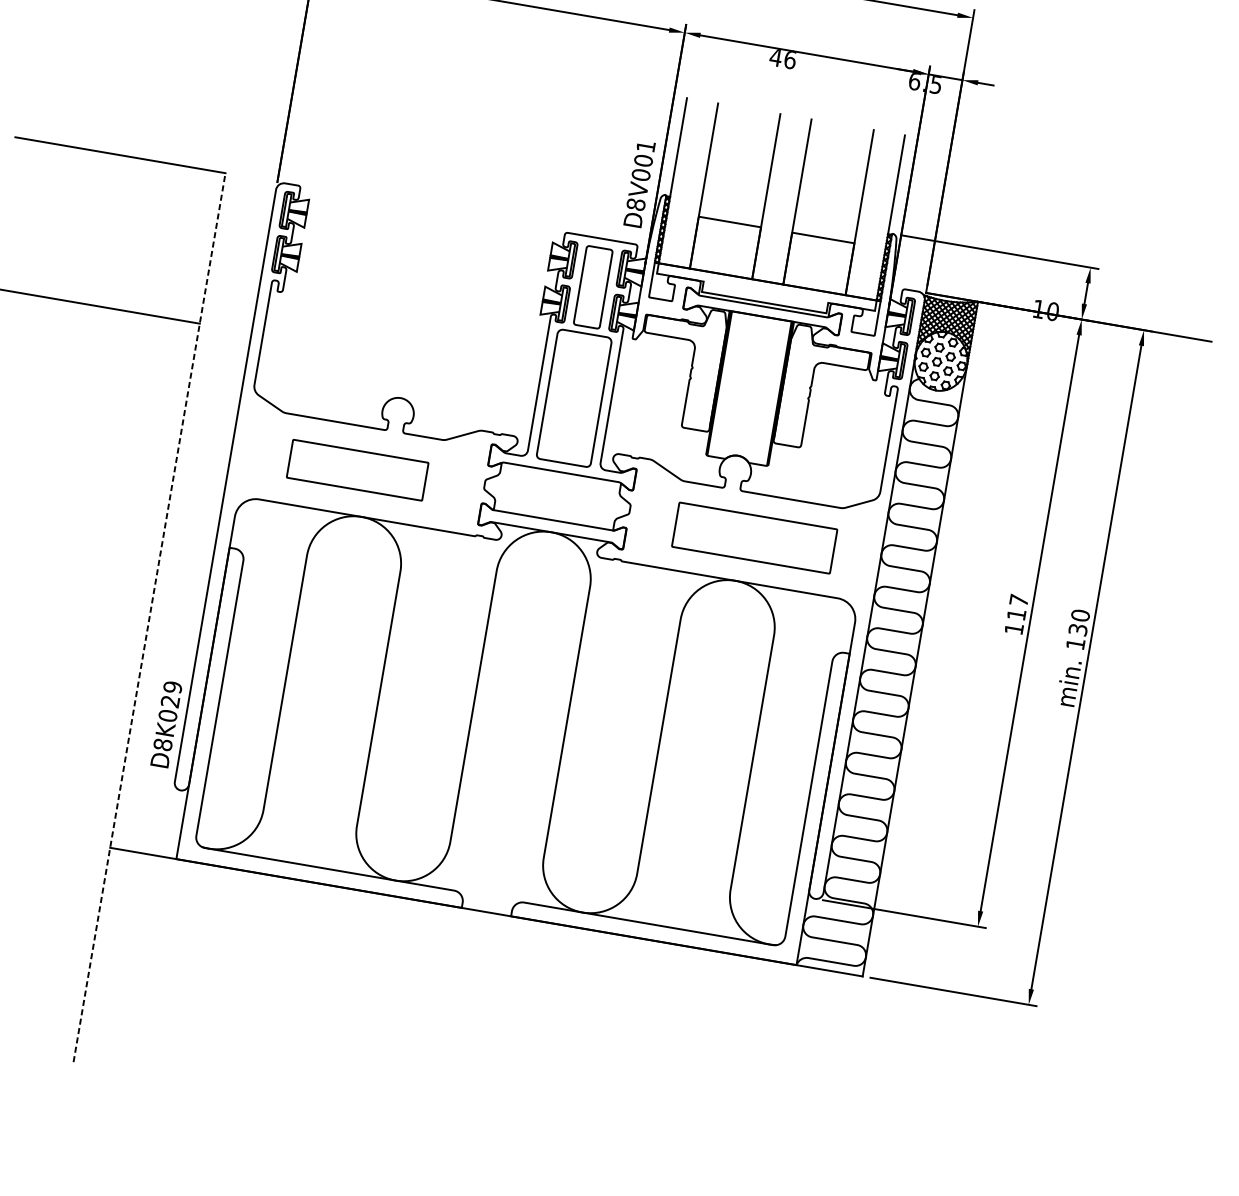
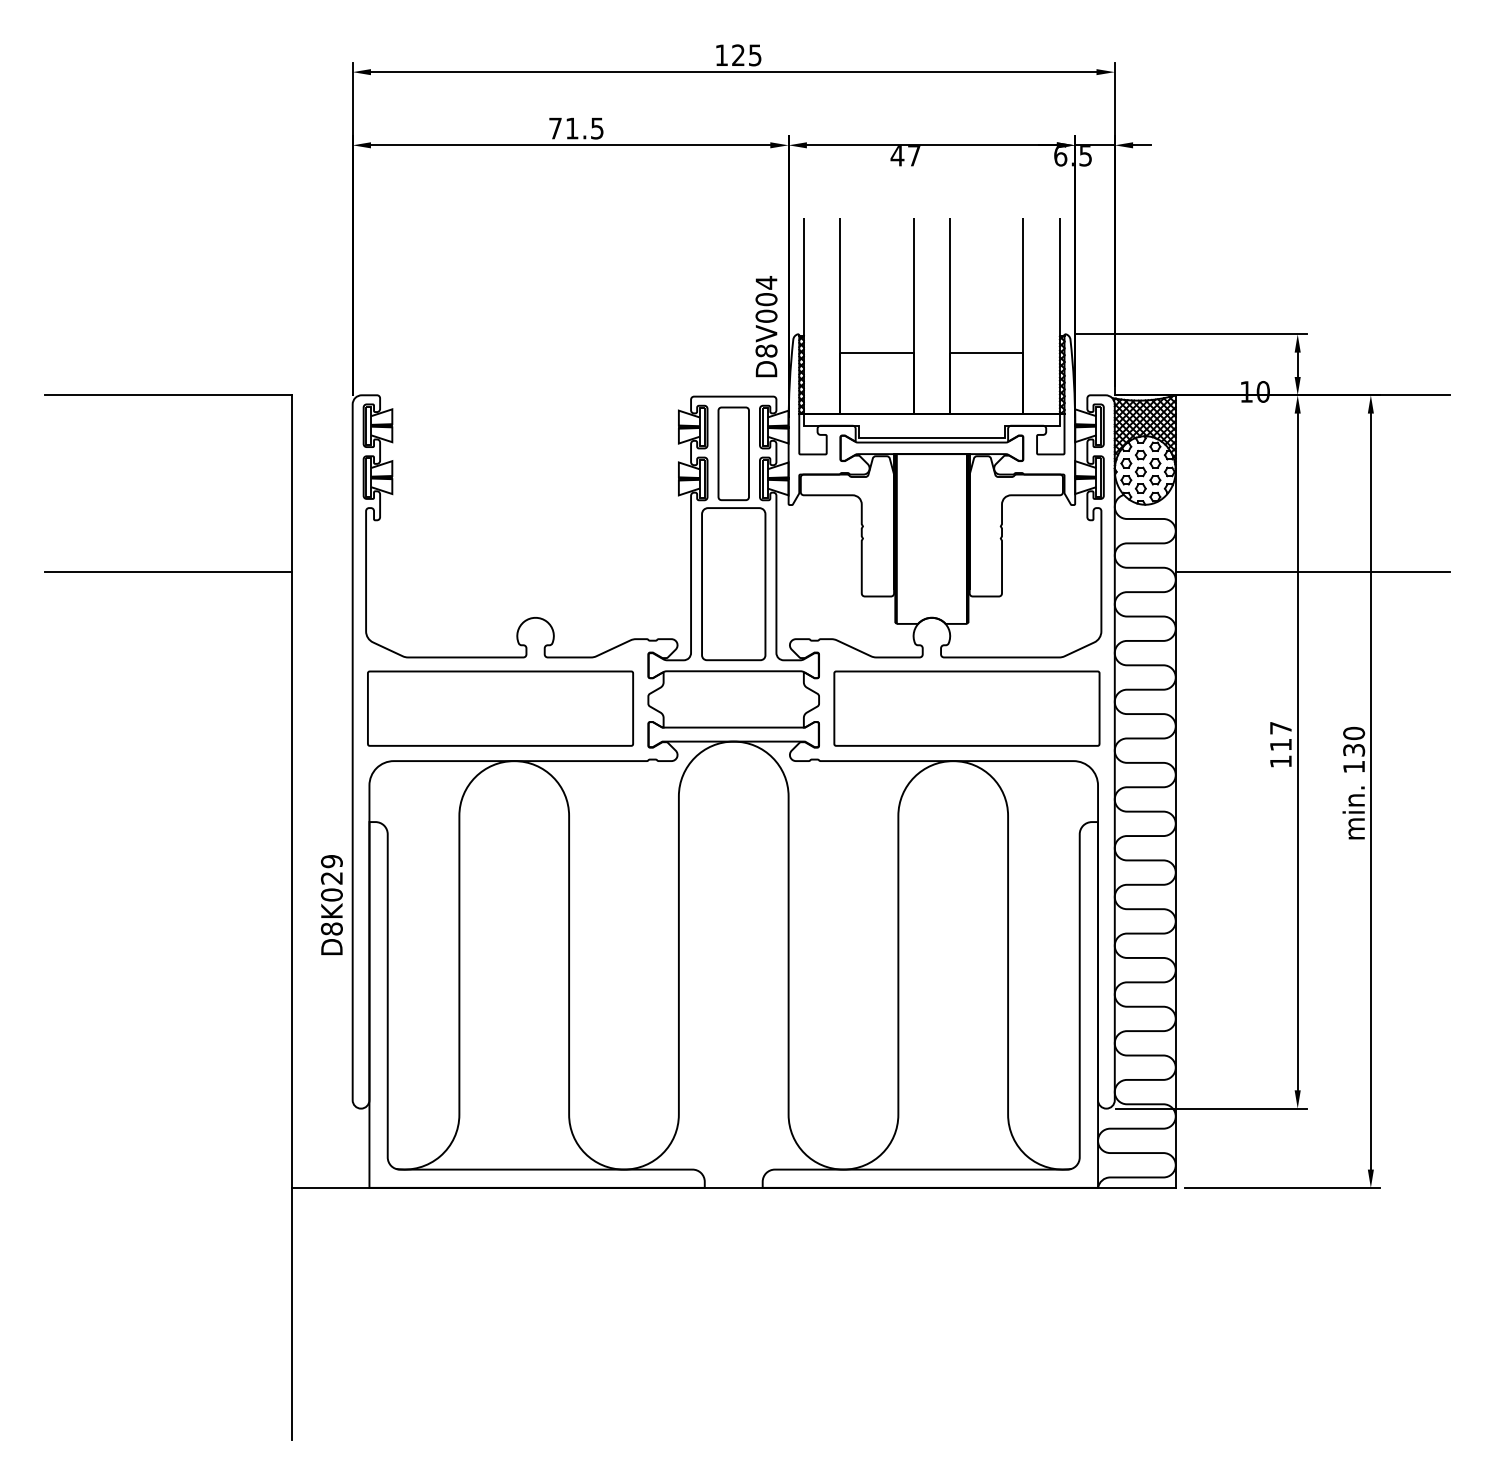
text: (789, 60) -> (913, 156), 46 -> 47
text: (646, 146) -> (766, 282), D8V001 -> D8V004
part: (357, 470) -> (500, 708), size x1.67
line: (1068, 472) -> (1312, 572), added
part: (754, 537) -> (966, 708), size x1.43
line: (149, 616) -> (291, 916), dashed -> solid
text: (166, 723) -> (331, 904), moved

